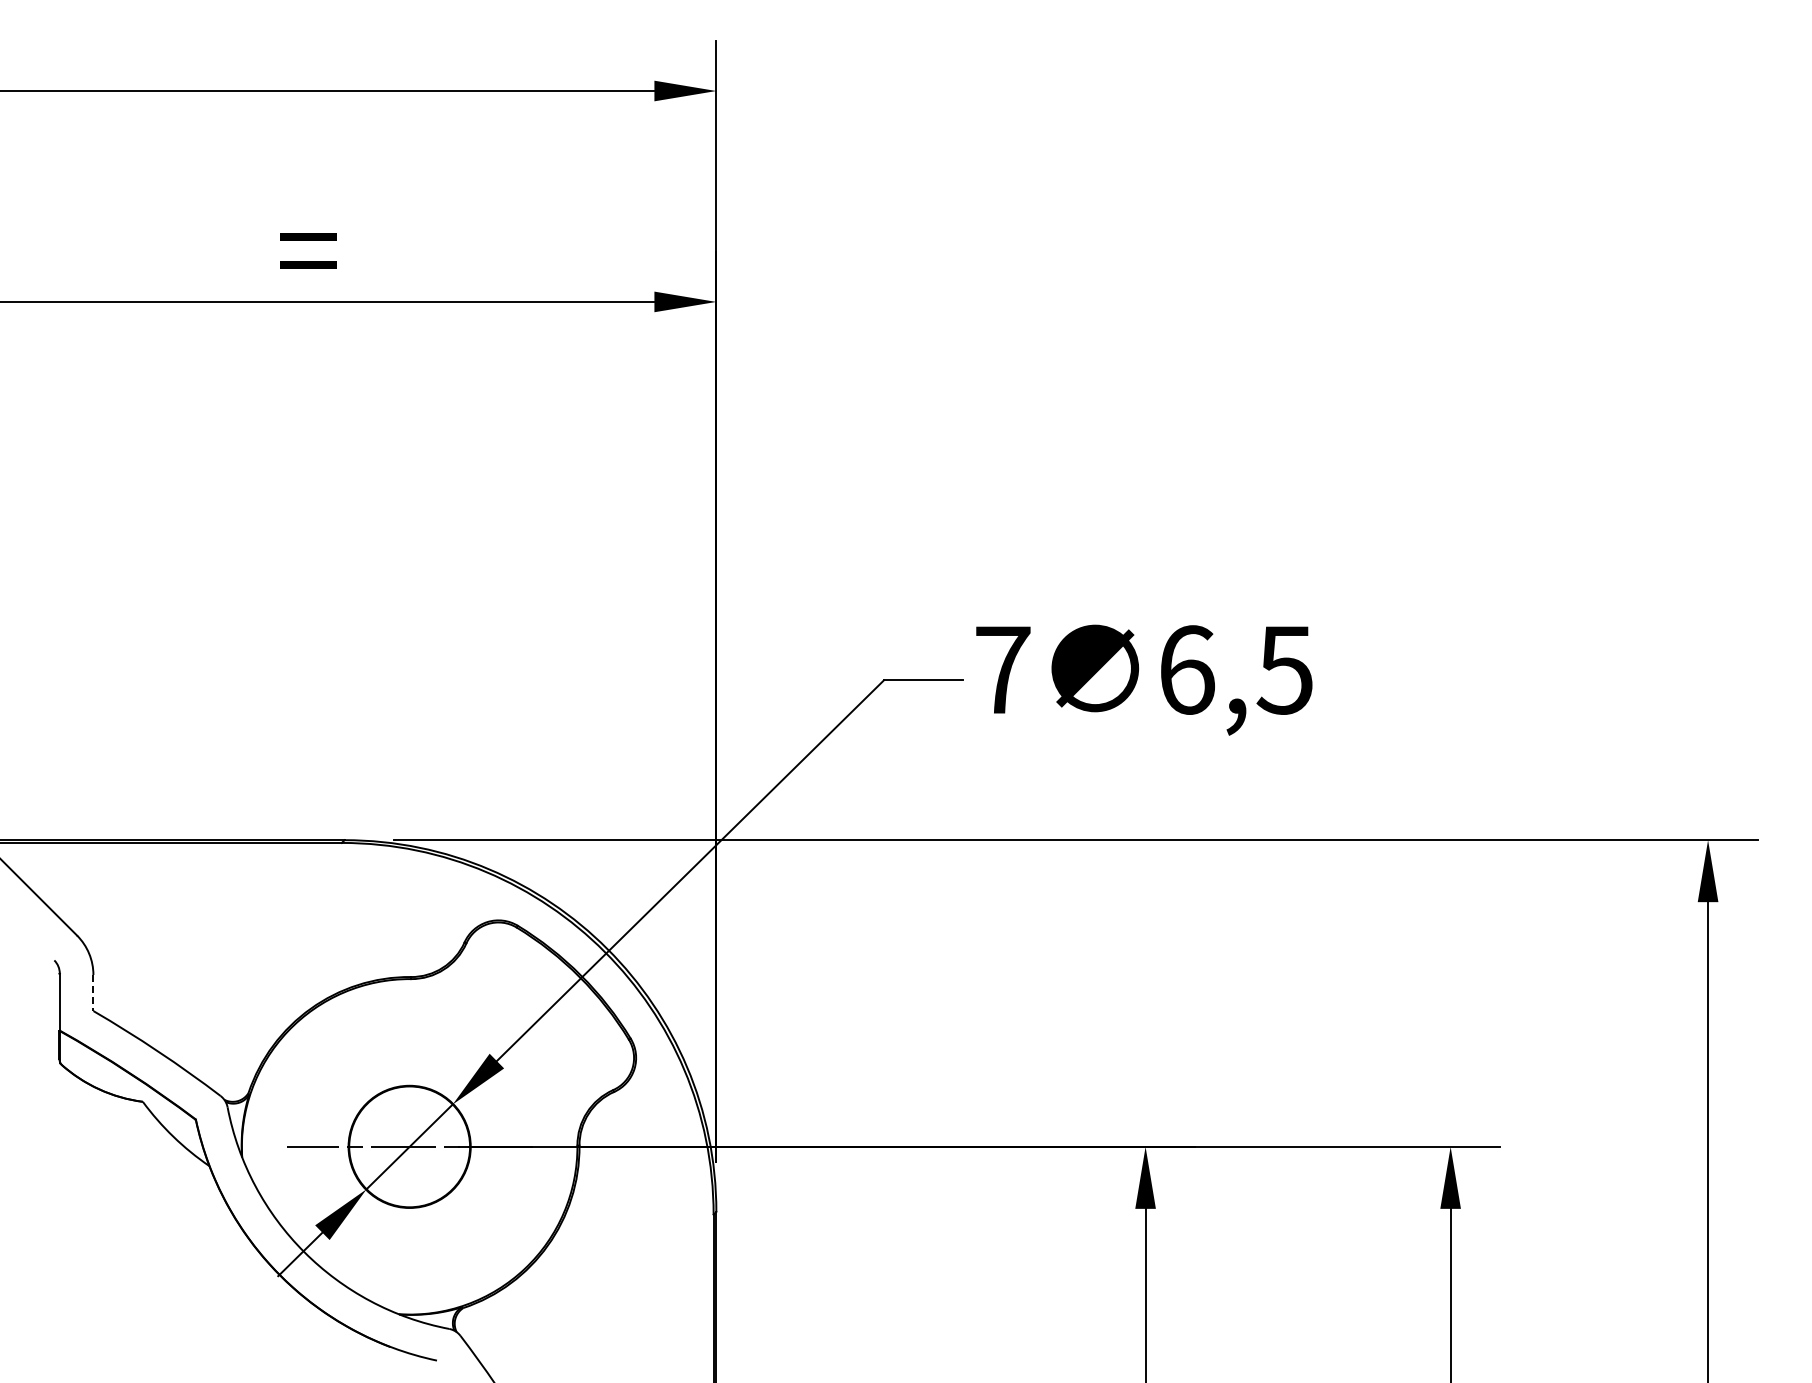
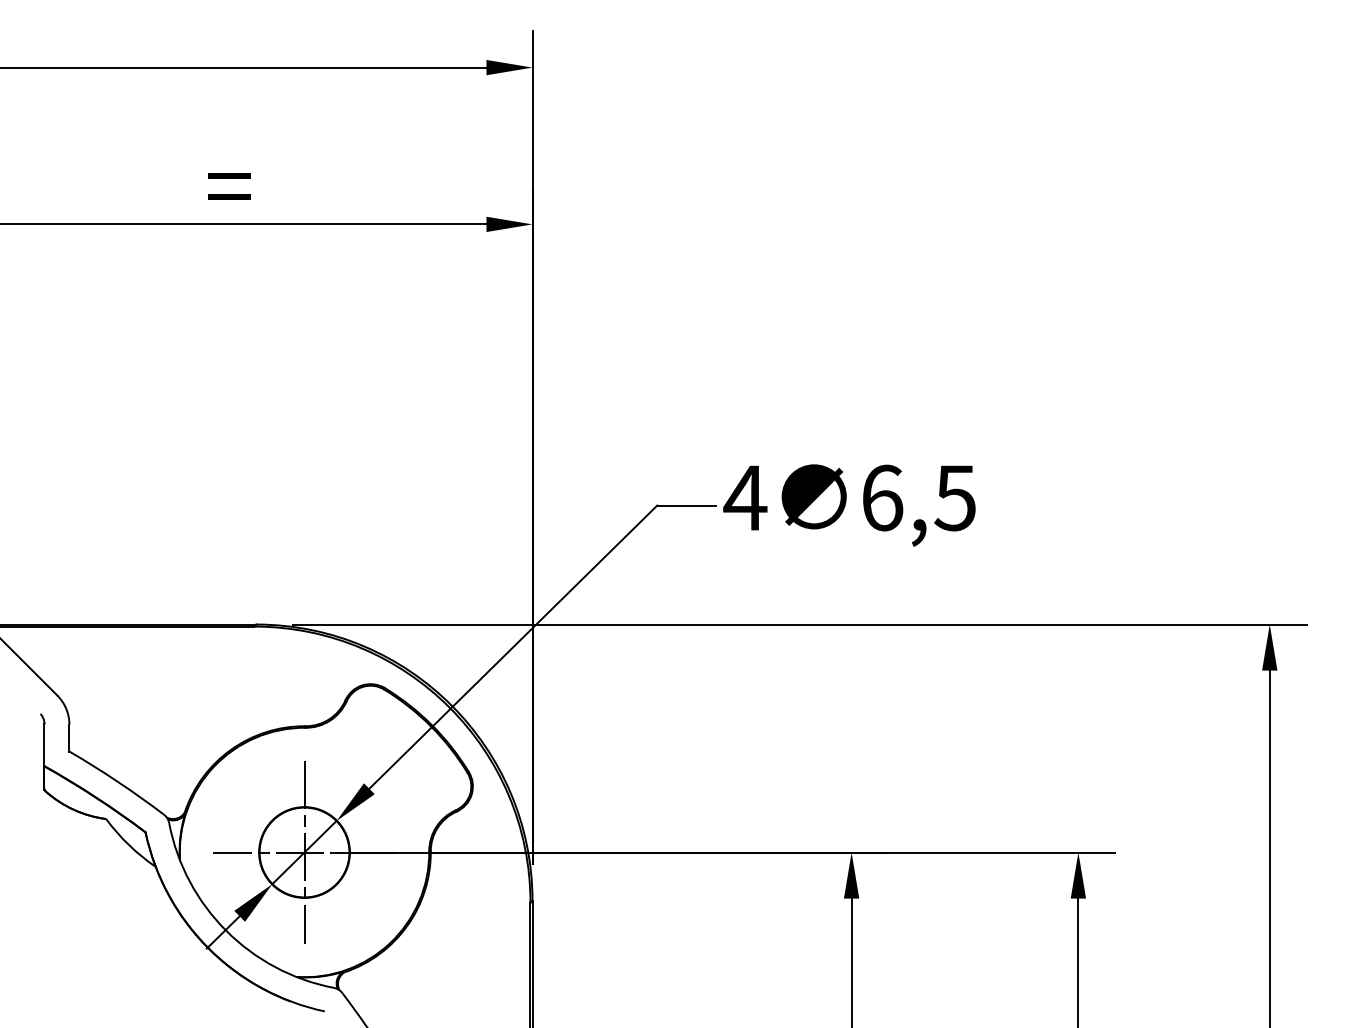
text: (1002, 669) -> (745, 497), 7 -> 4
line: (93, 993) -> (69, 738), dashed -> solid
line: (409, 1146) -> (304, 852), added

